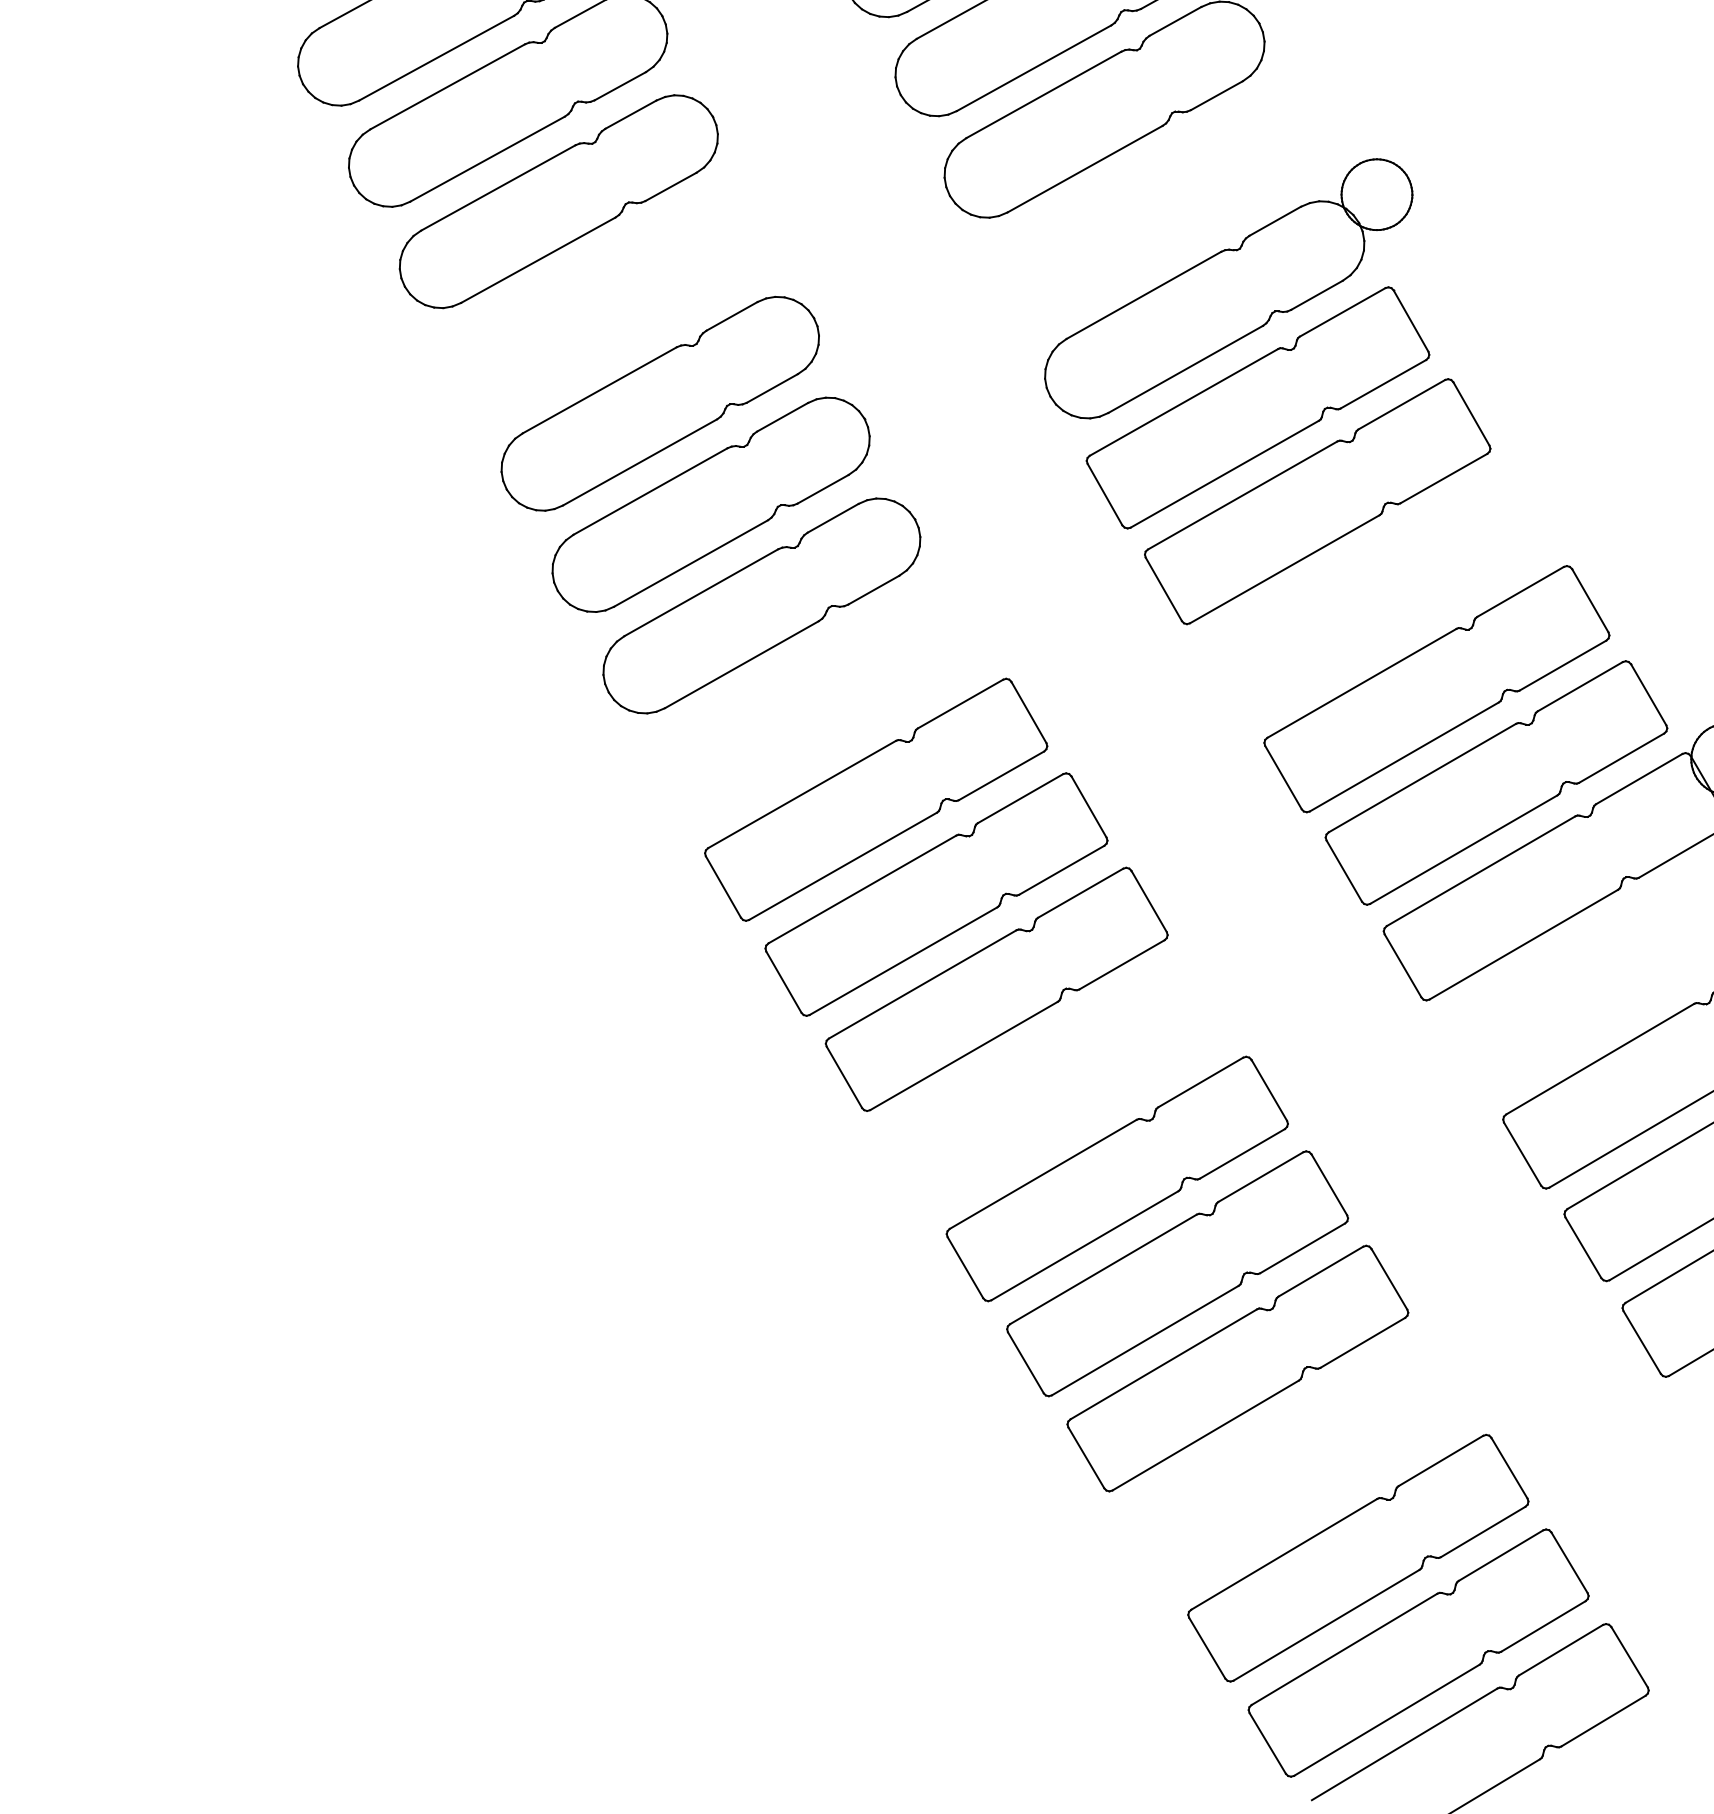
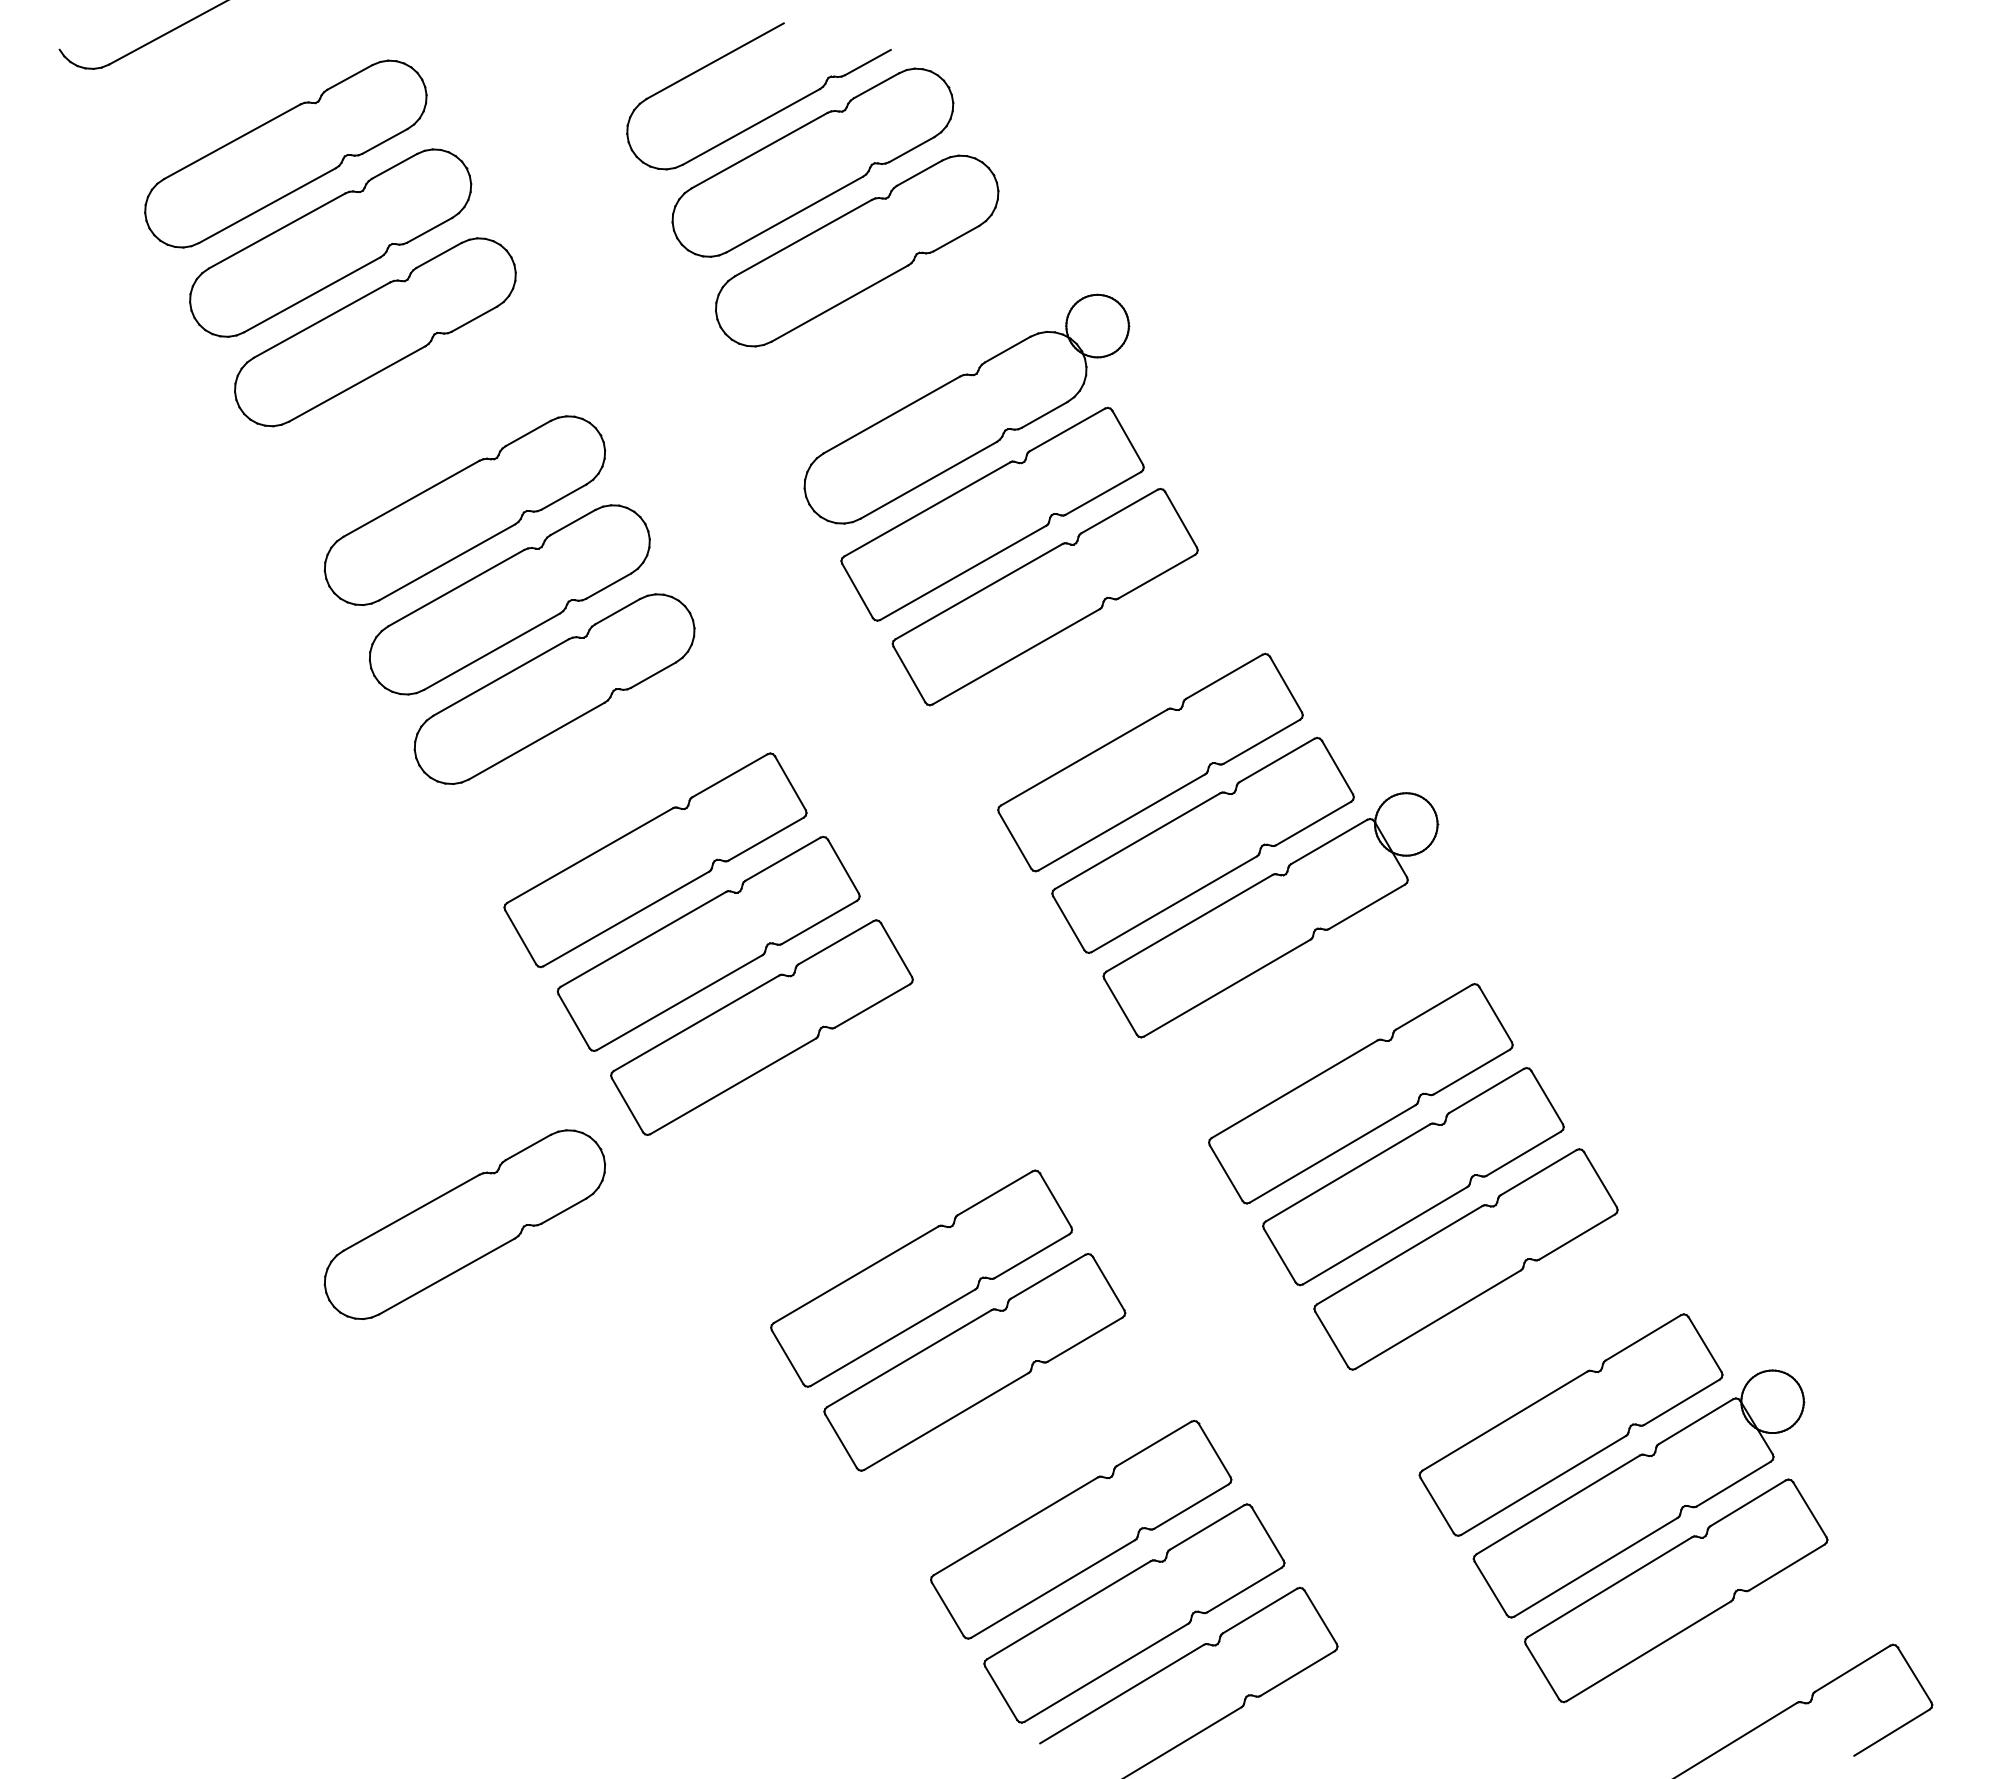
part: (1116, 1178) -> (867, 1194), removed
part: (659, 1212) -> (464, 1224), added

